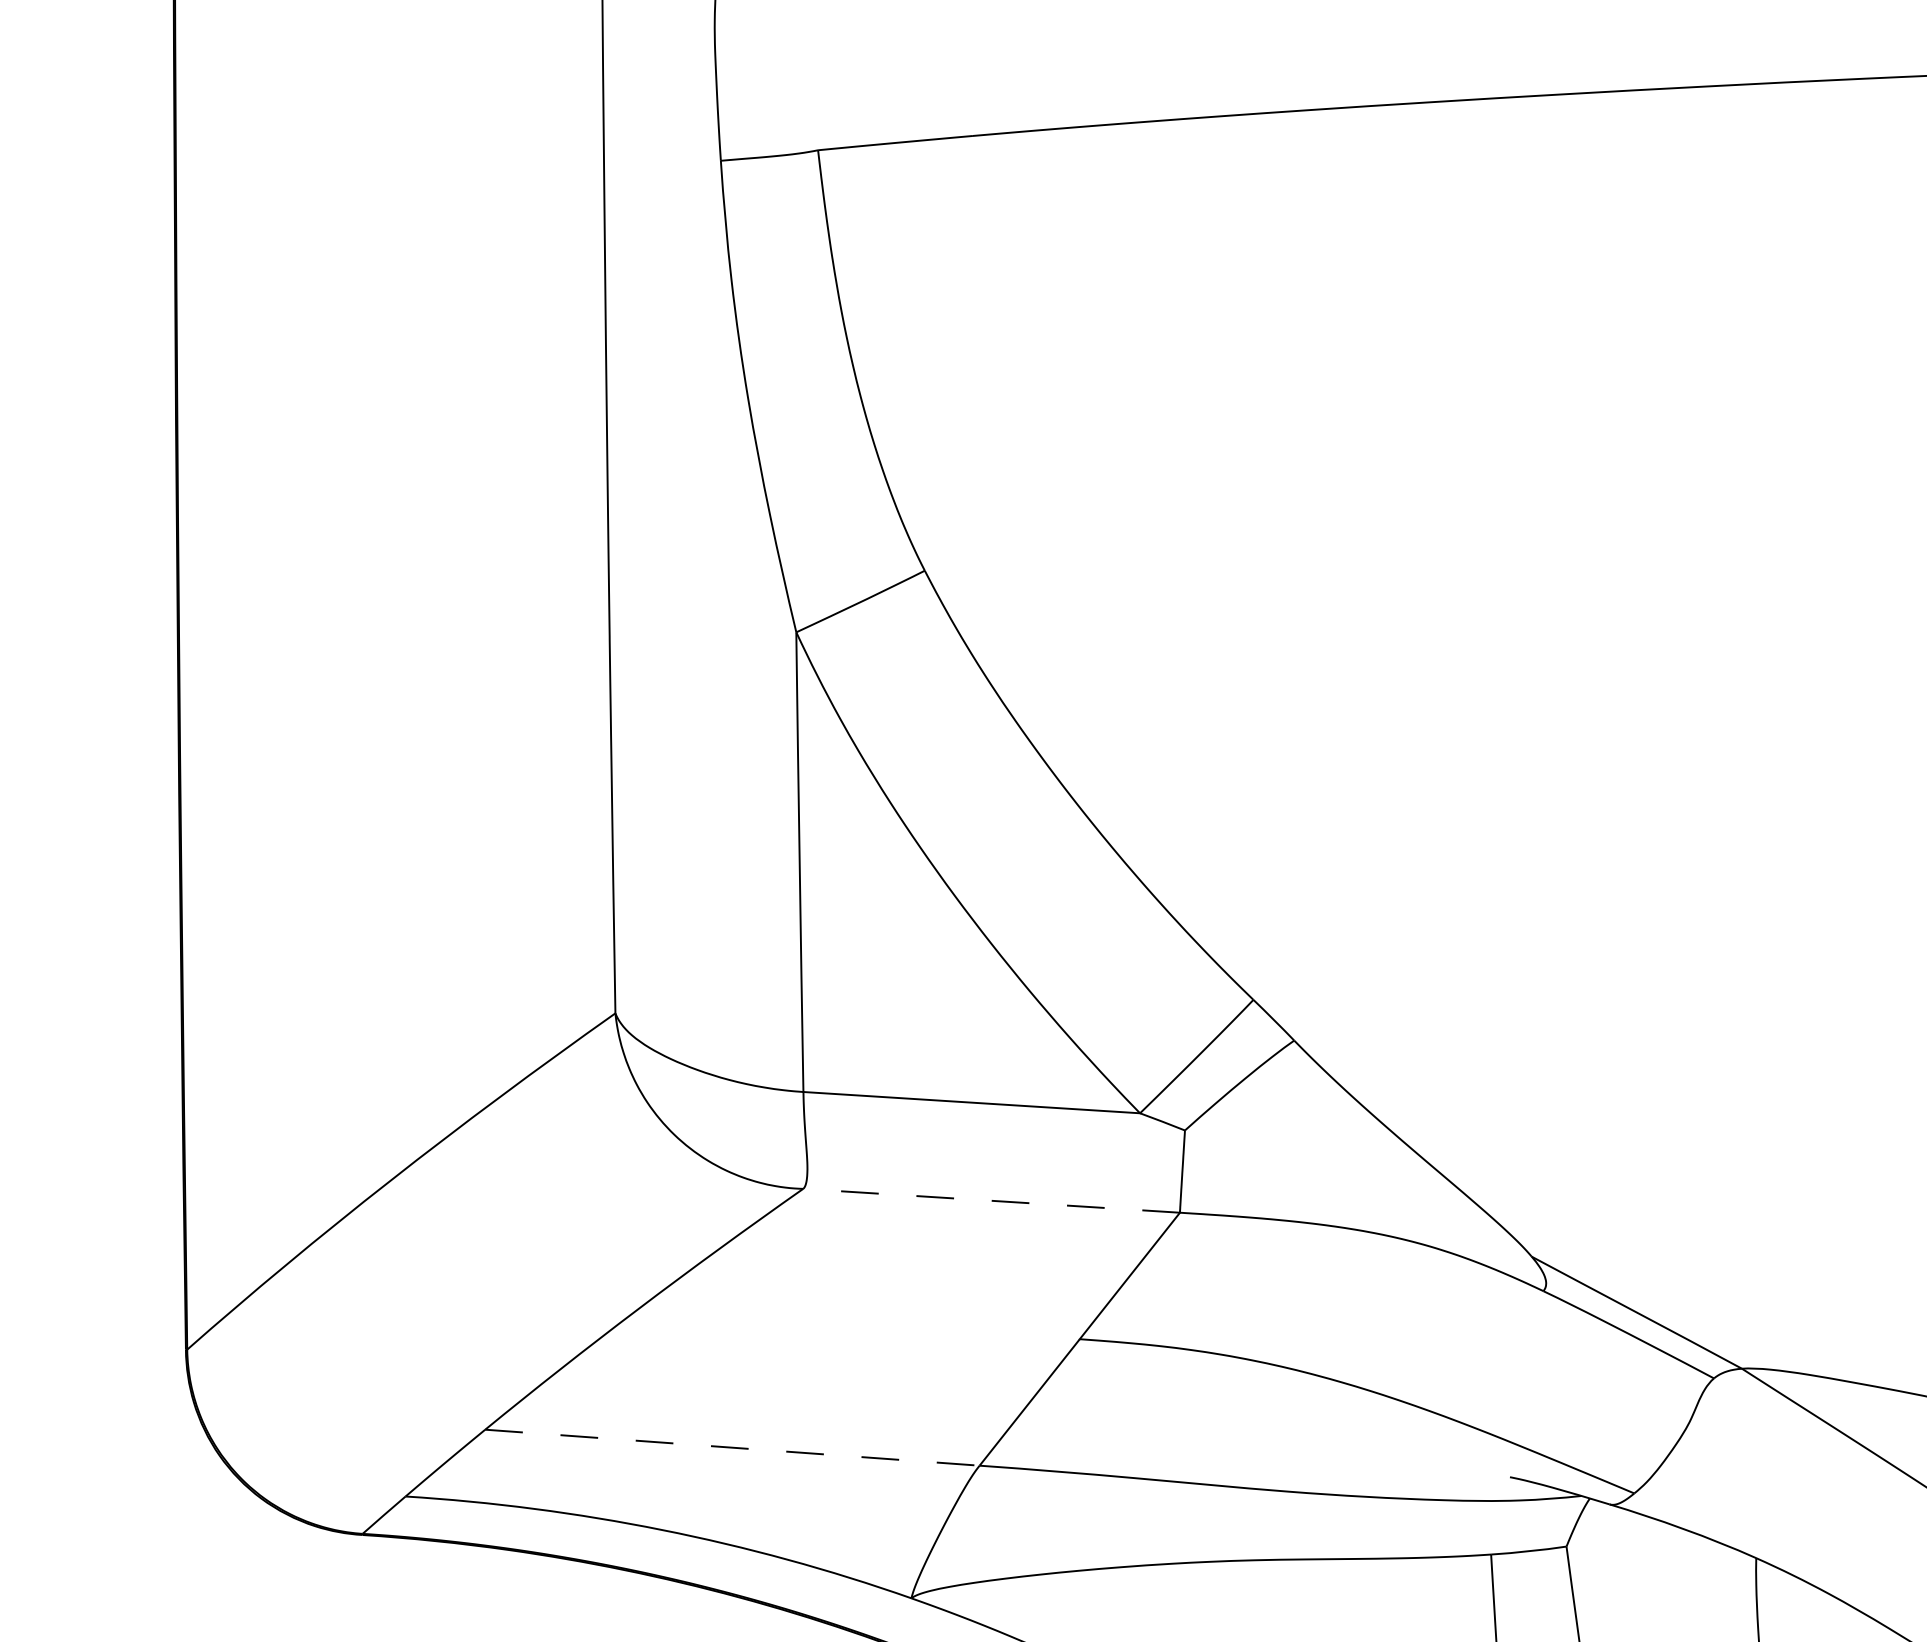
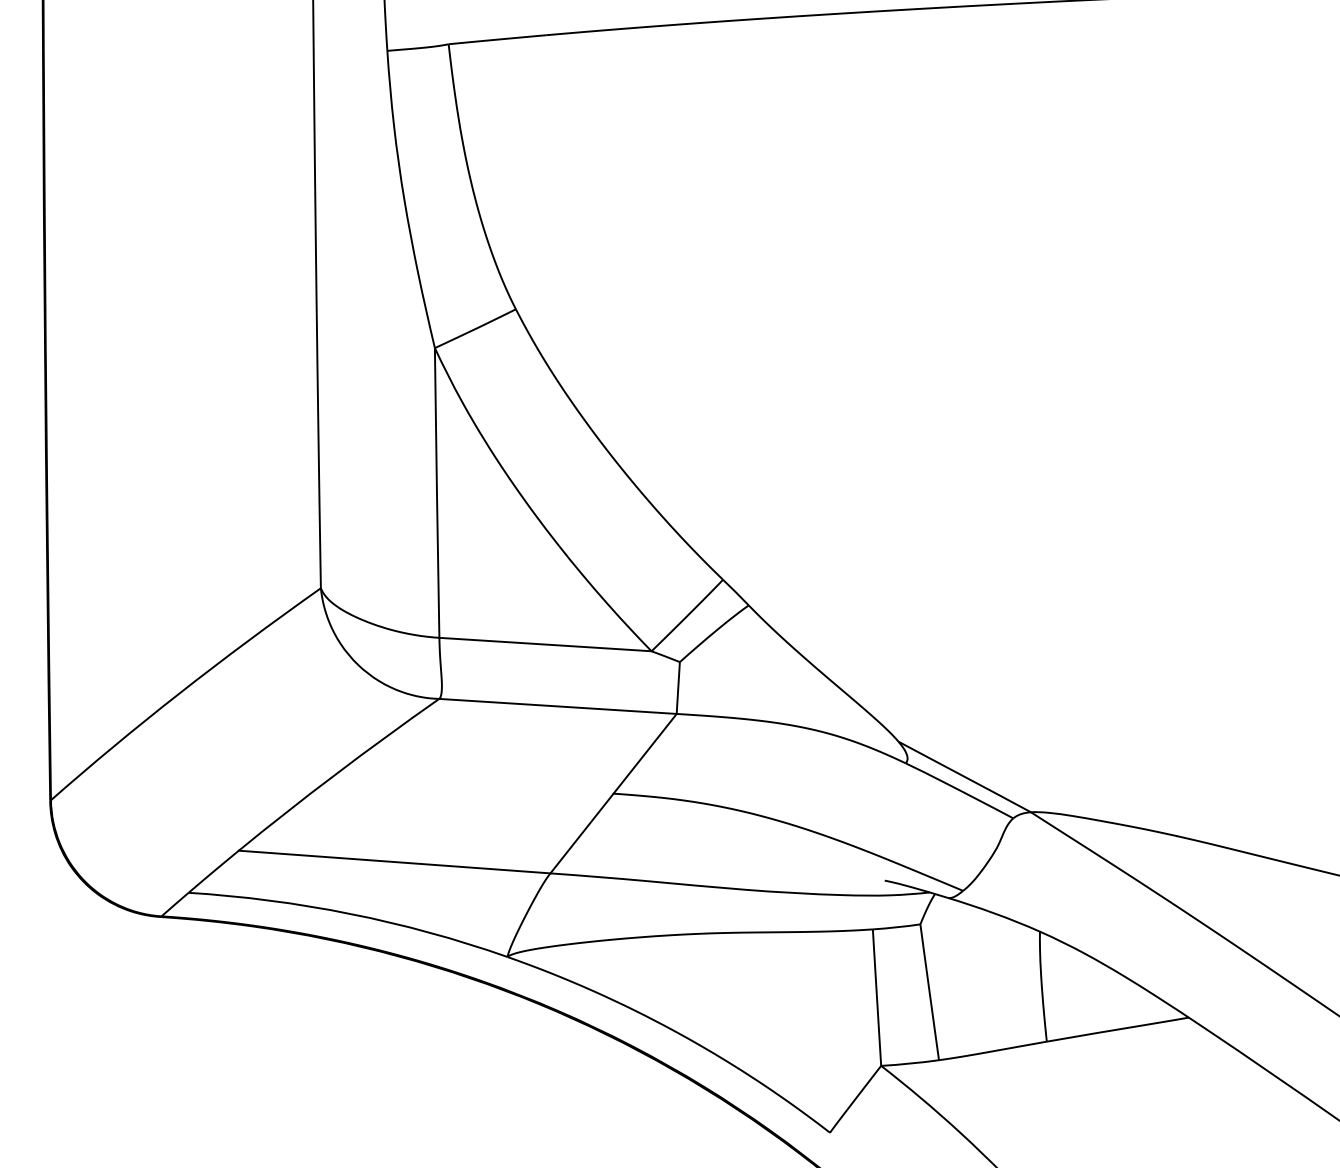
line: (990, 1200) -> (557, 706), dashed -> solid
line: (733, 1448) -> (395, 862), dashed -> solid

